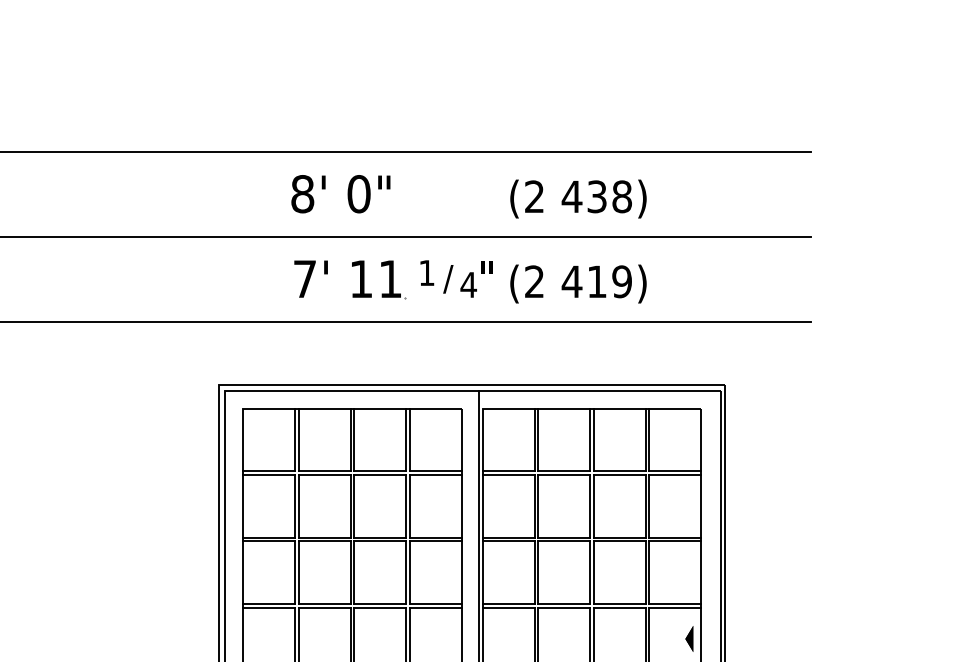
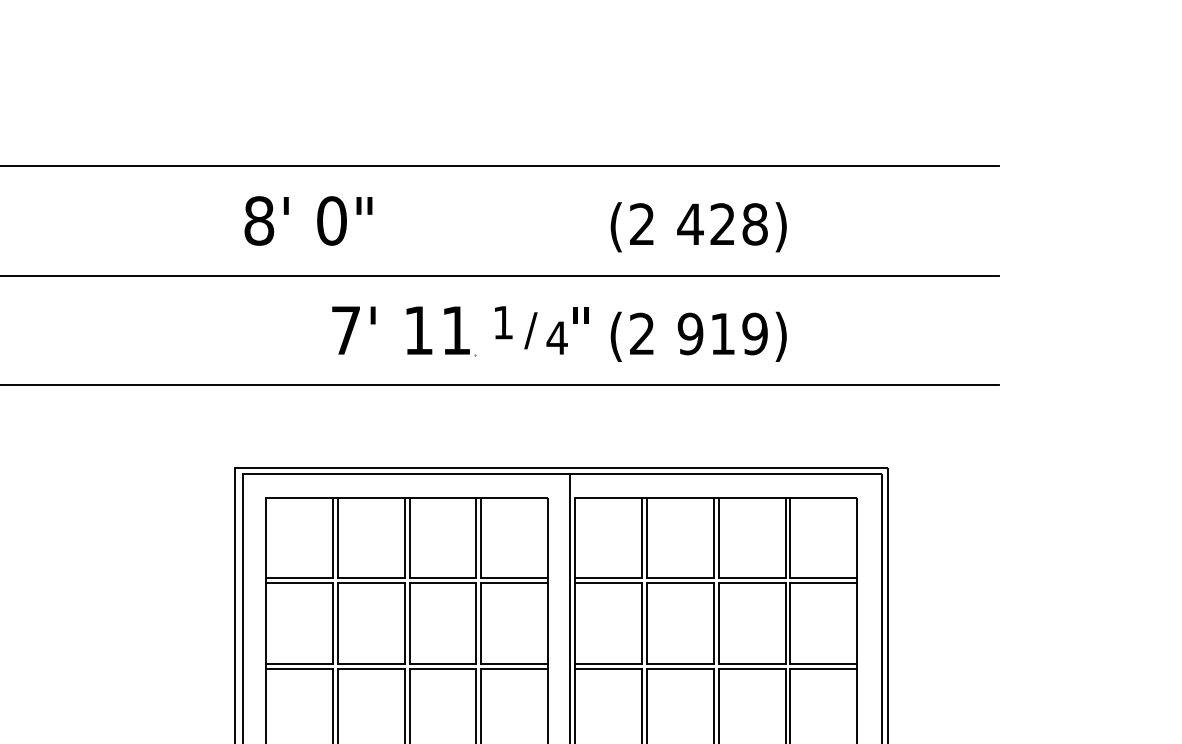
text: (340, 194) -> (307, 221), moved
text: (596, 196) -> (722, 223), 438) -> 428)
text: (571, 281) -> (689, 333), 419) -> 919)

